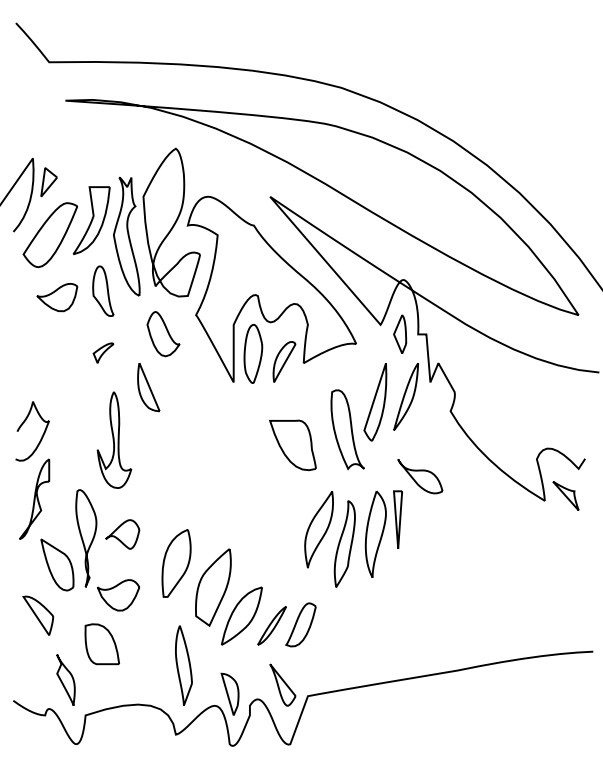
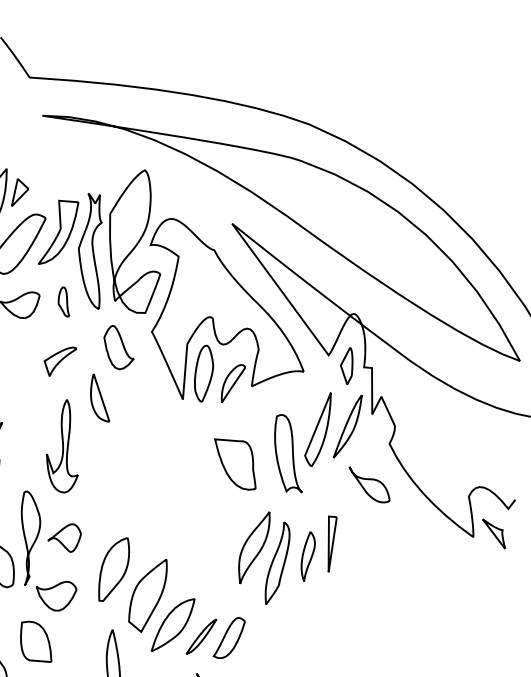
part: (103, 290) -> (64, 301), size x0.6
part: (103, 352) -> (59, 360), size x1.6
part: (420, 476) -> (369, 485), moved
part: (375, 534) -> (307, 556), size x0.6

